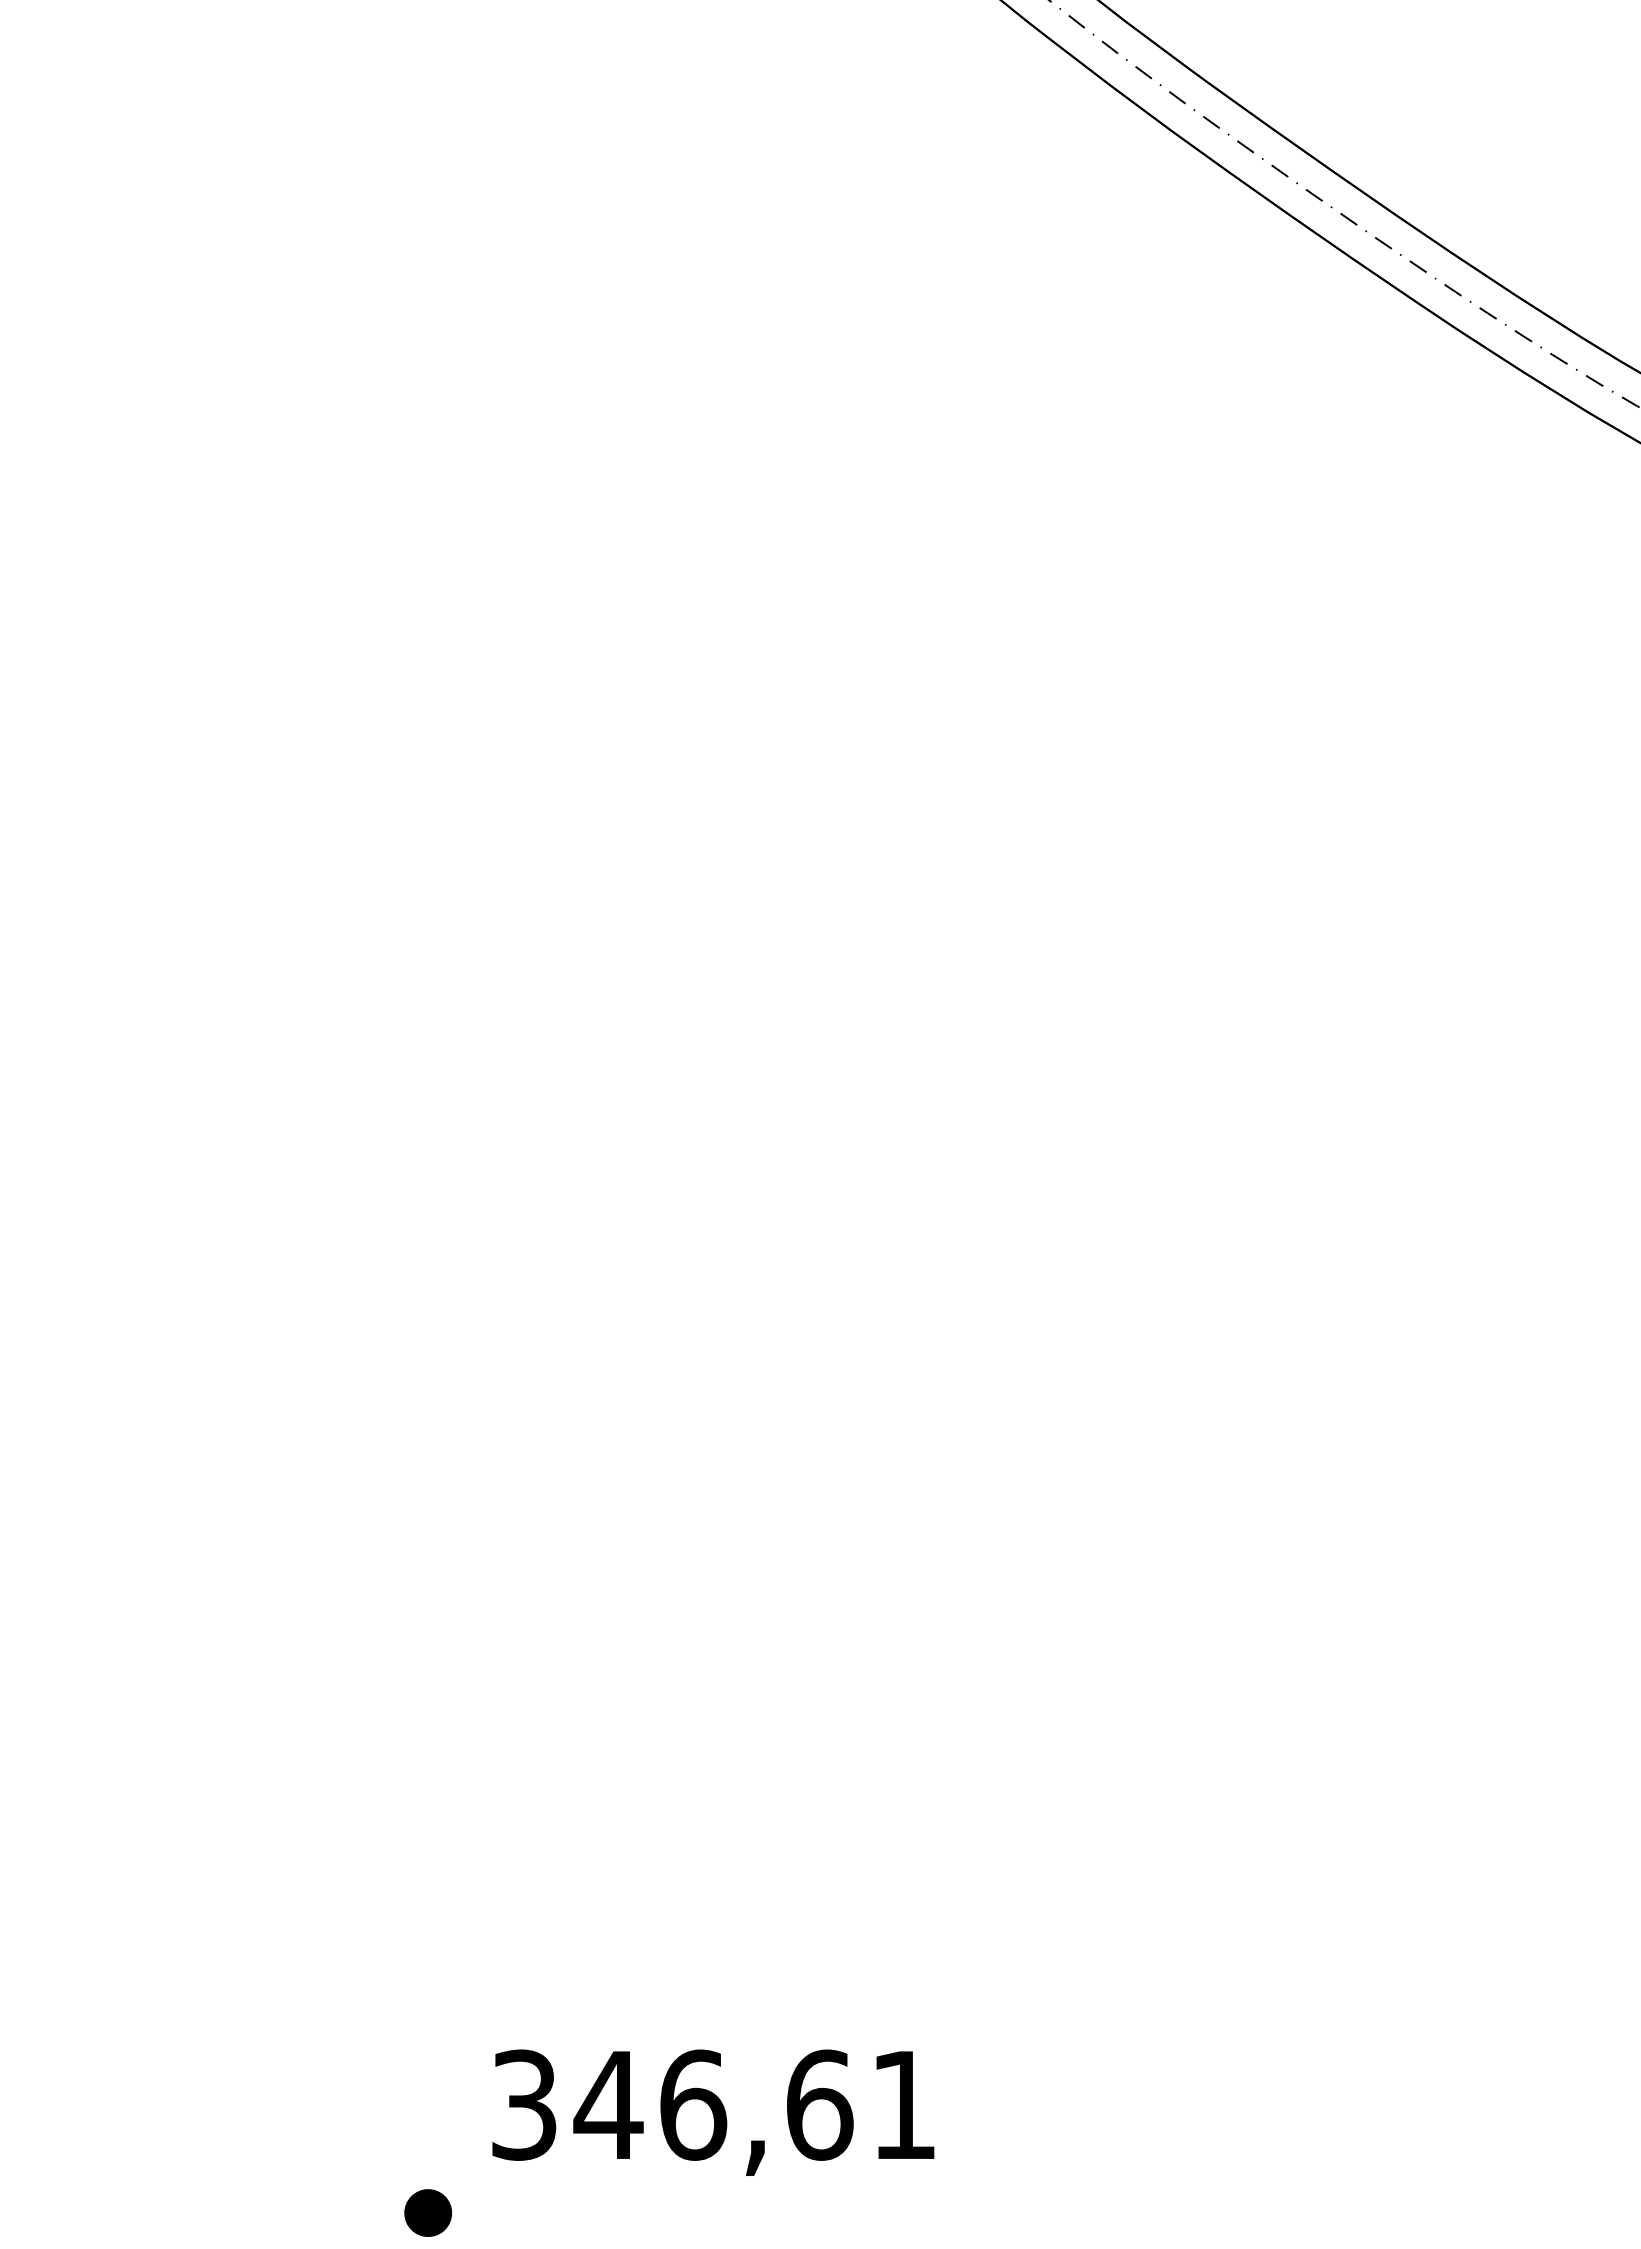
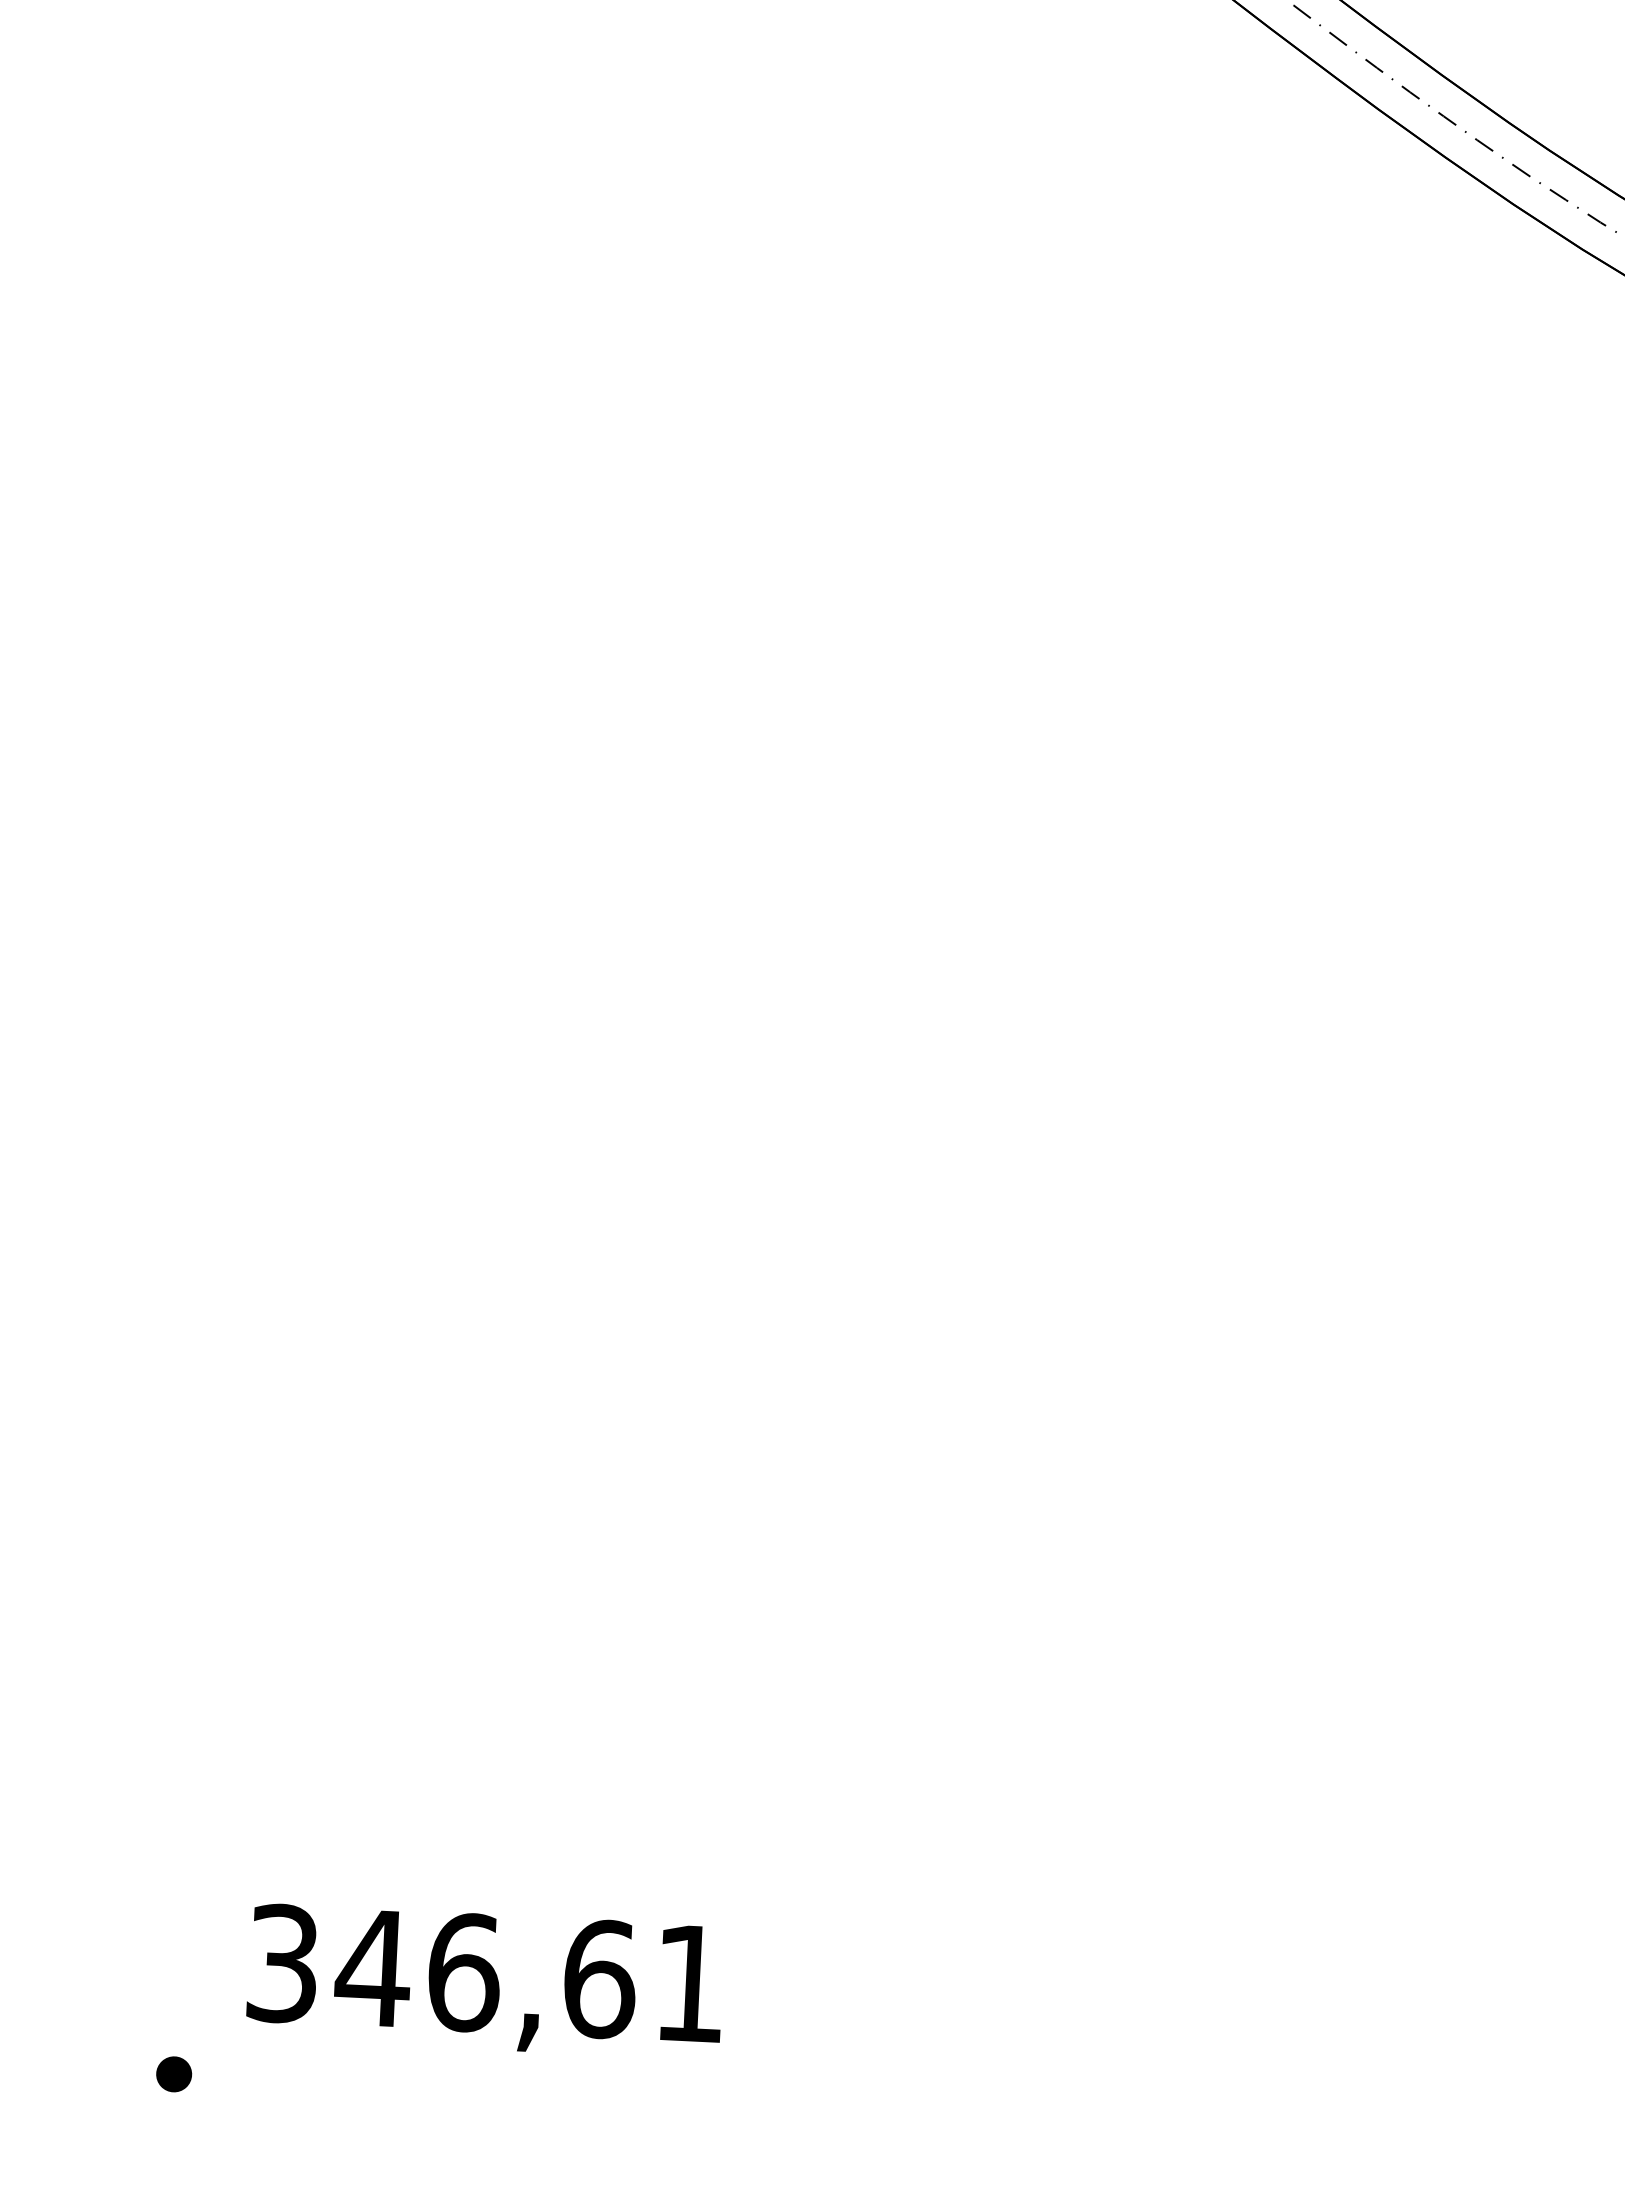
part: (427, 2212) -> (173, 2073), size x0.7

